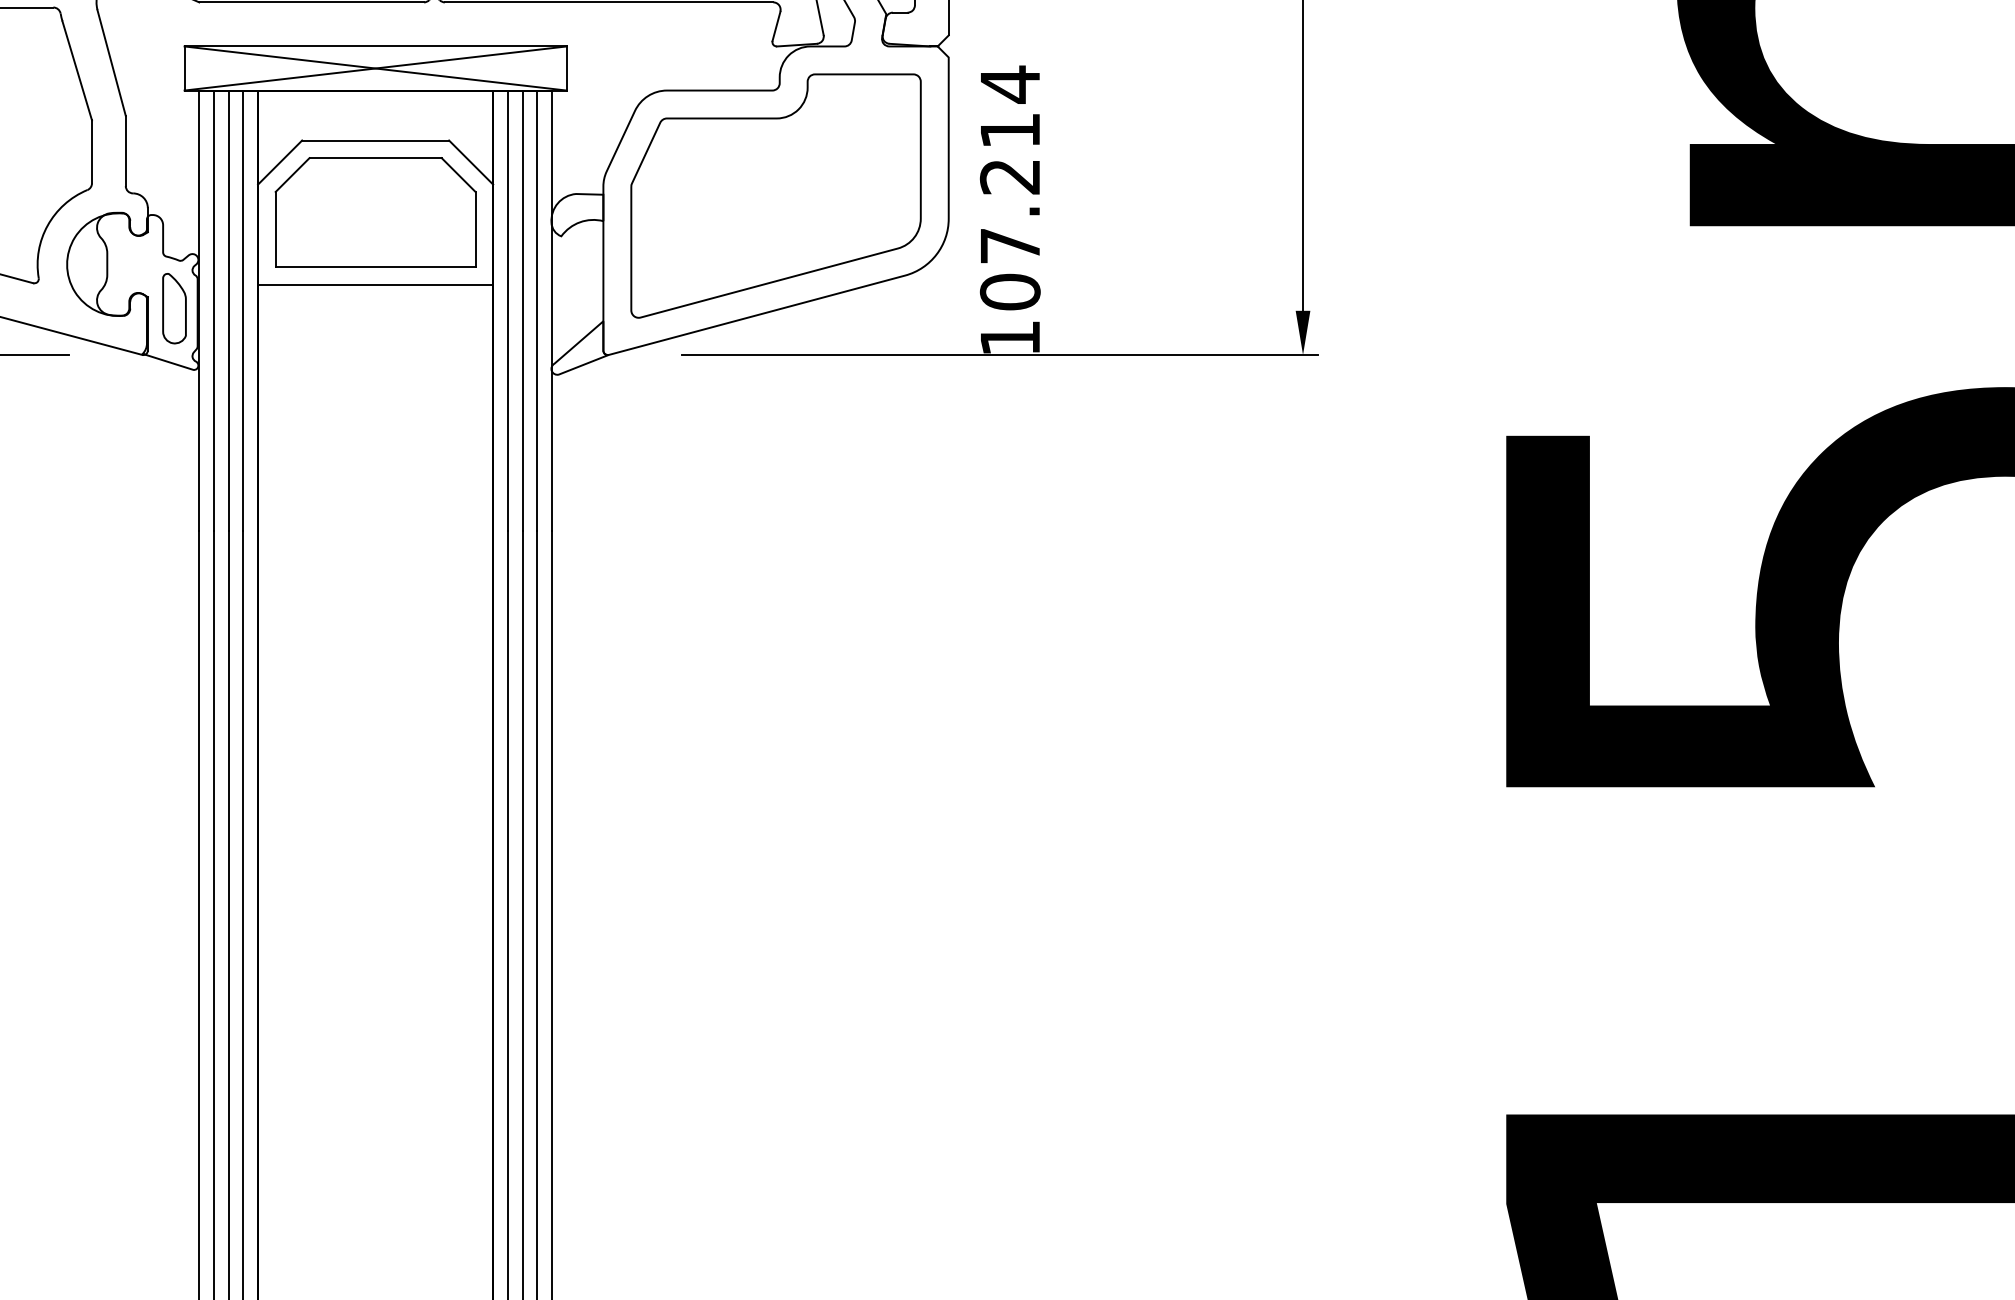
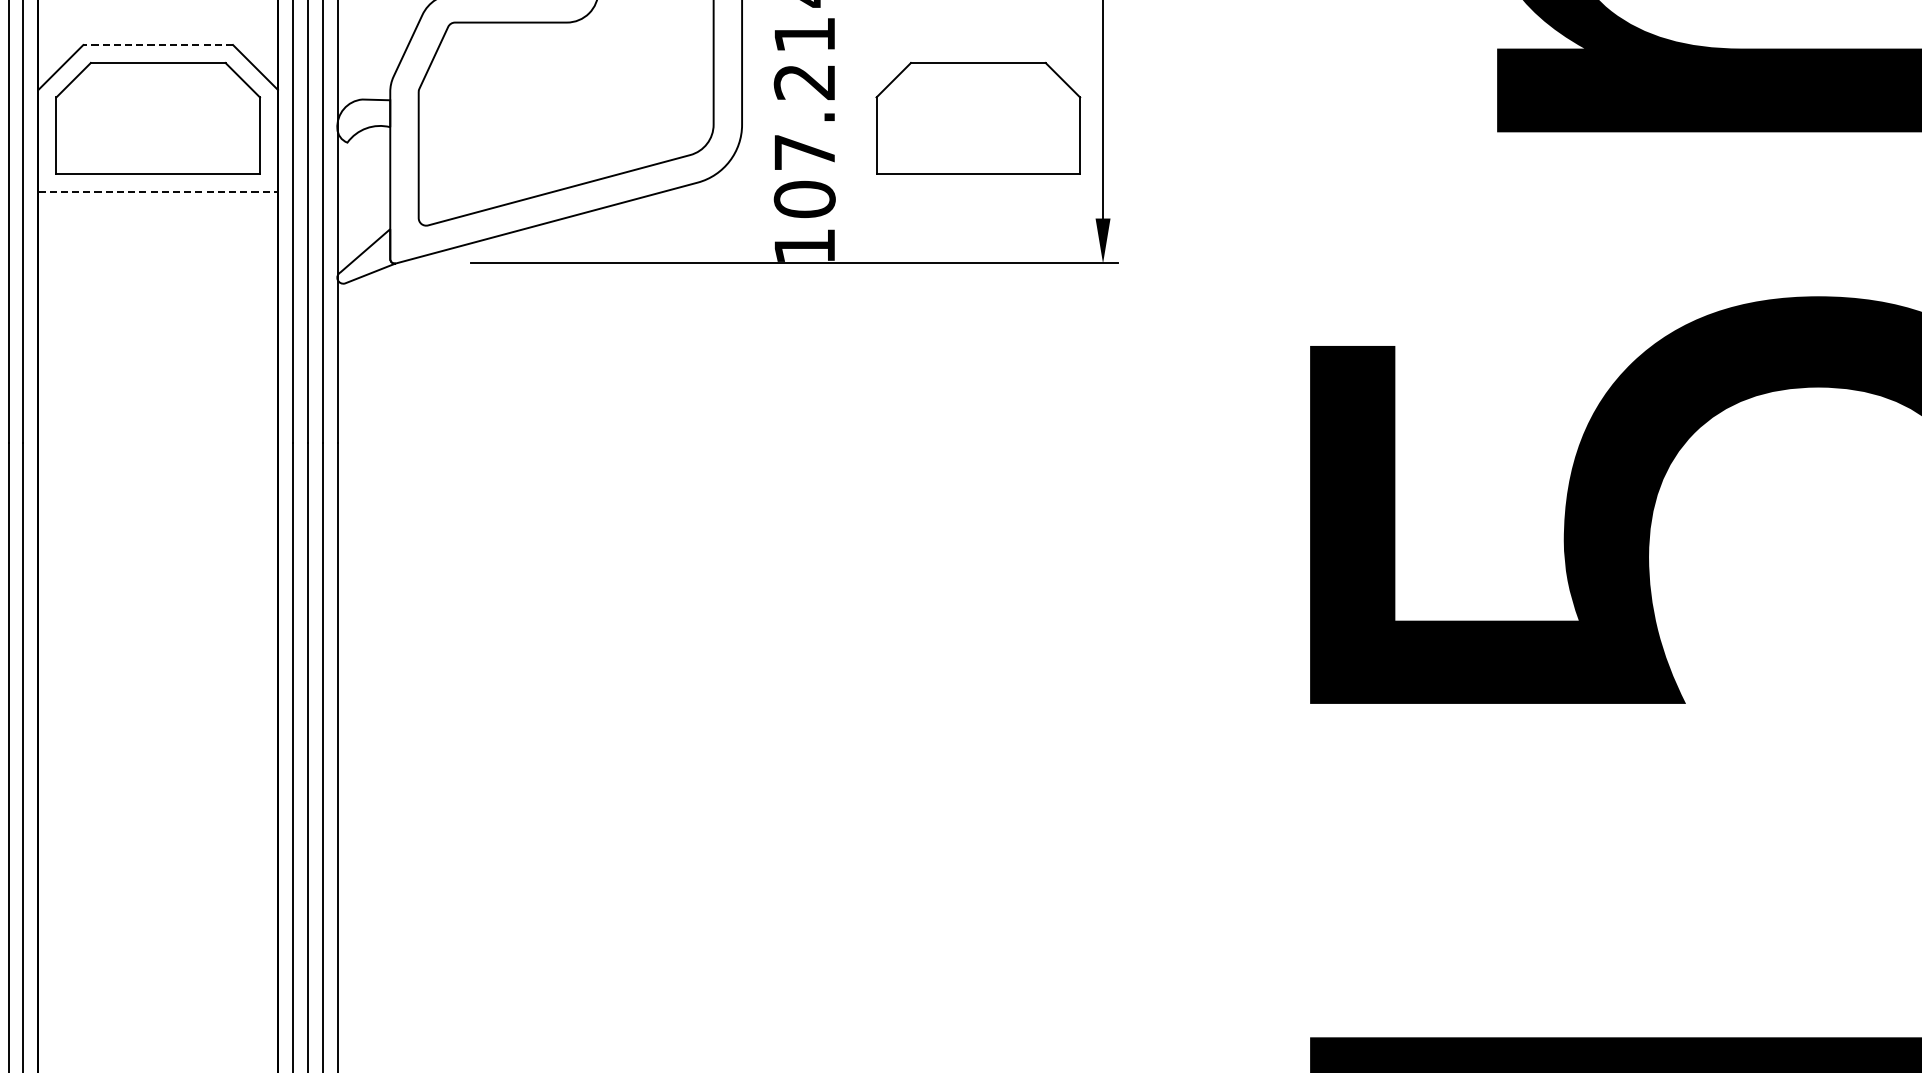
line: (375, 140) -> (158, 45), solid -> dashed
part: (1180, 212) -> (978, 118), added
line: (375, 284) -> (158, 191), solid -> dashed

